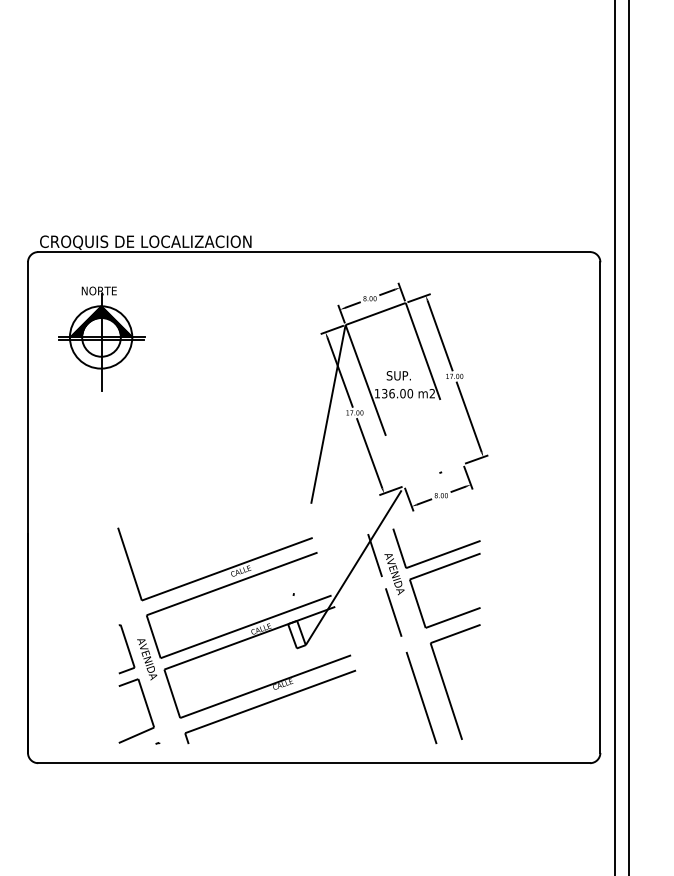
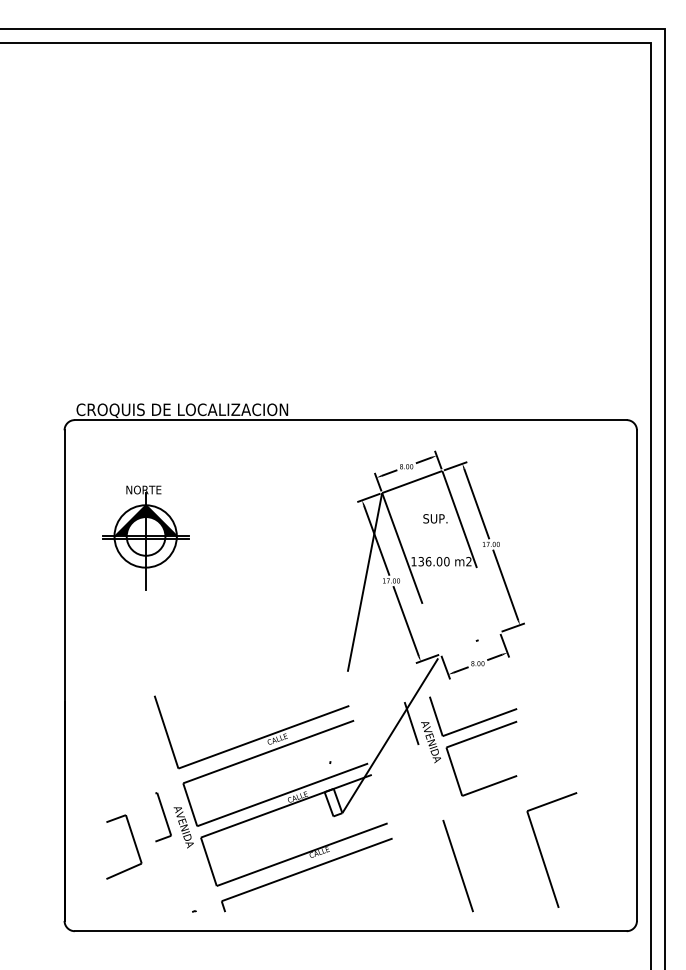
part: (100, 338) -> (145, 537), moved
text: (398, 375) -> (435, 518), moved
line: (393, 612) -> (430, 780), removed
part: (444, 683) -> (541, 851), moved
part: (146, 709) -> (134, 845), moved

